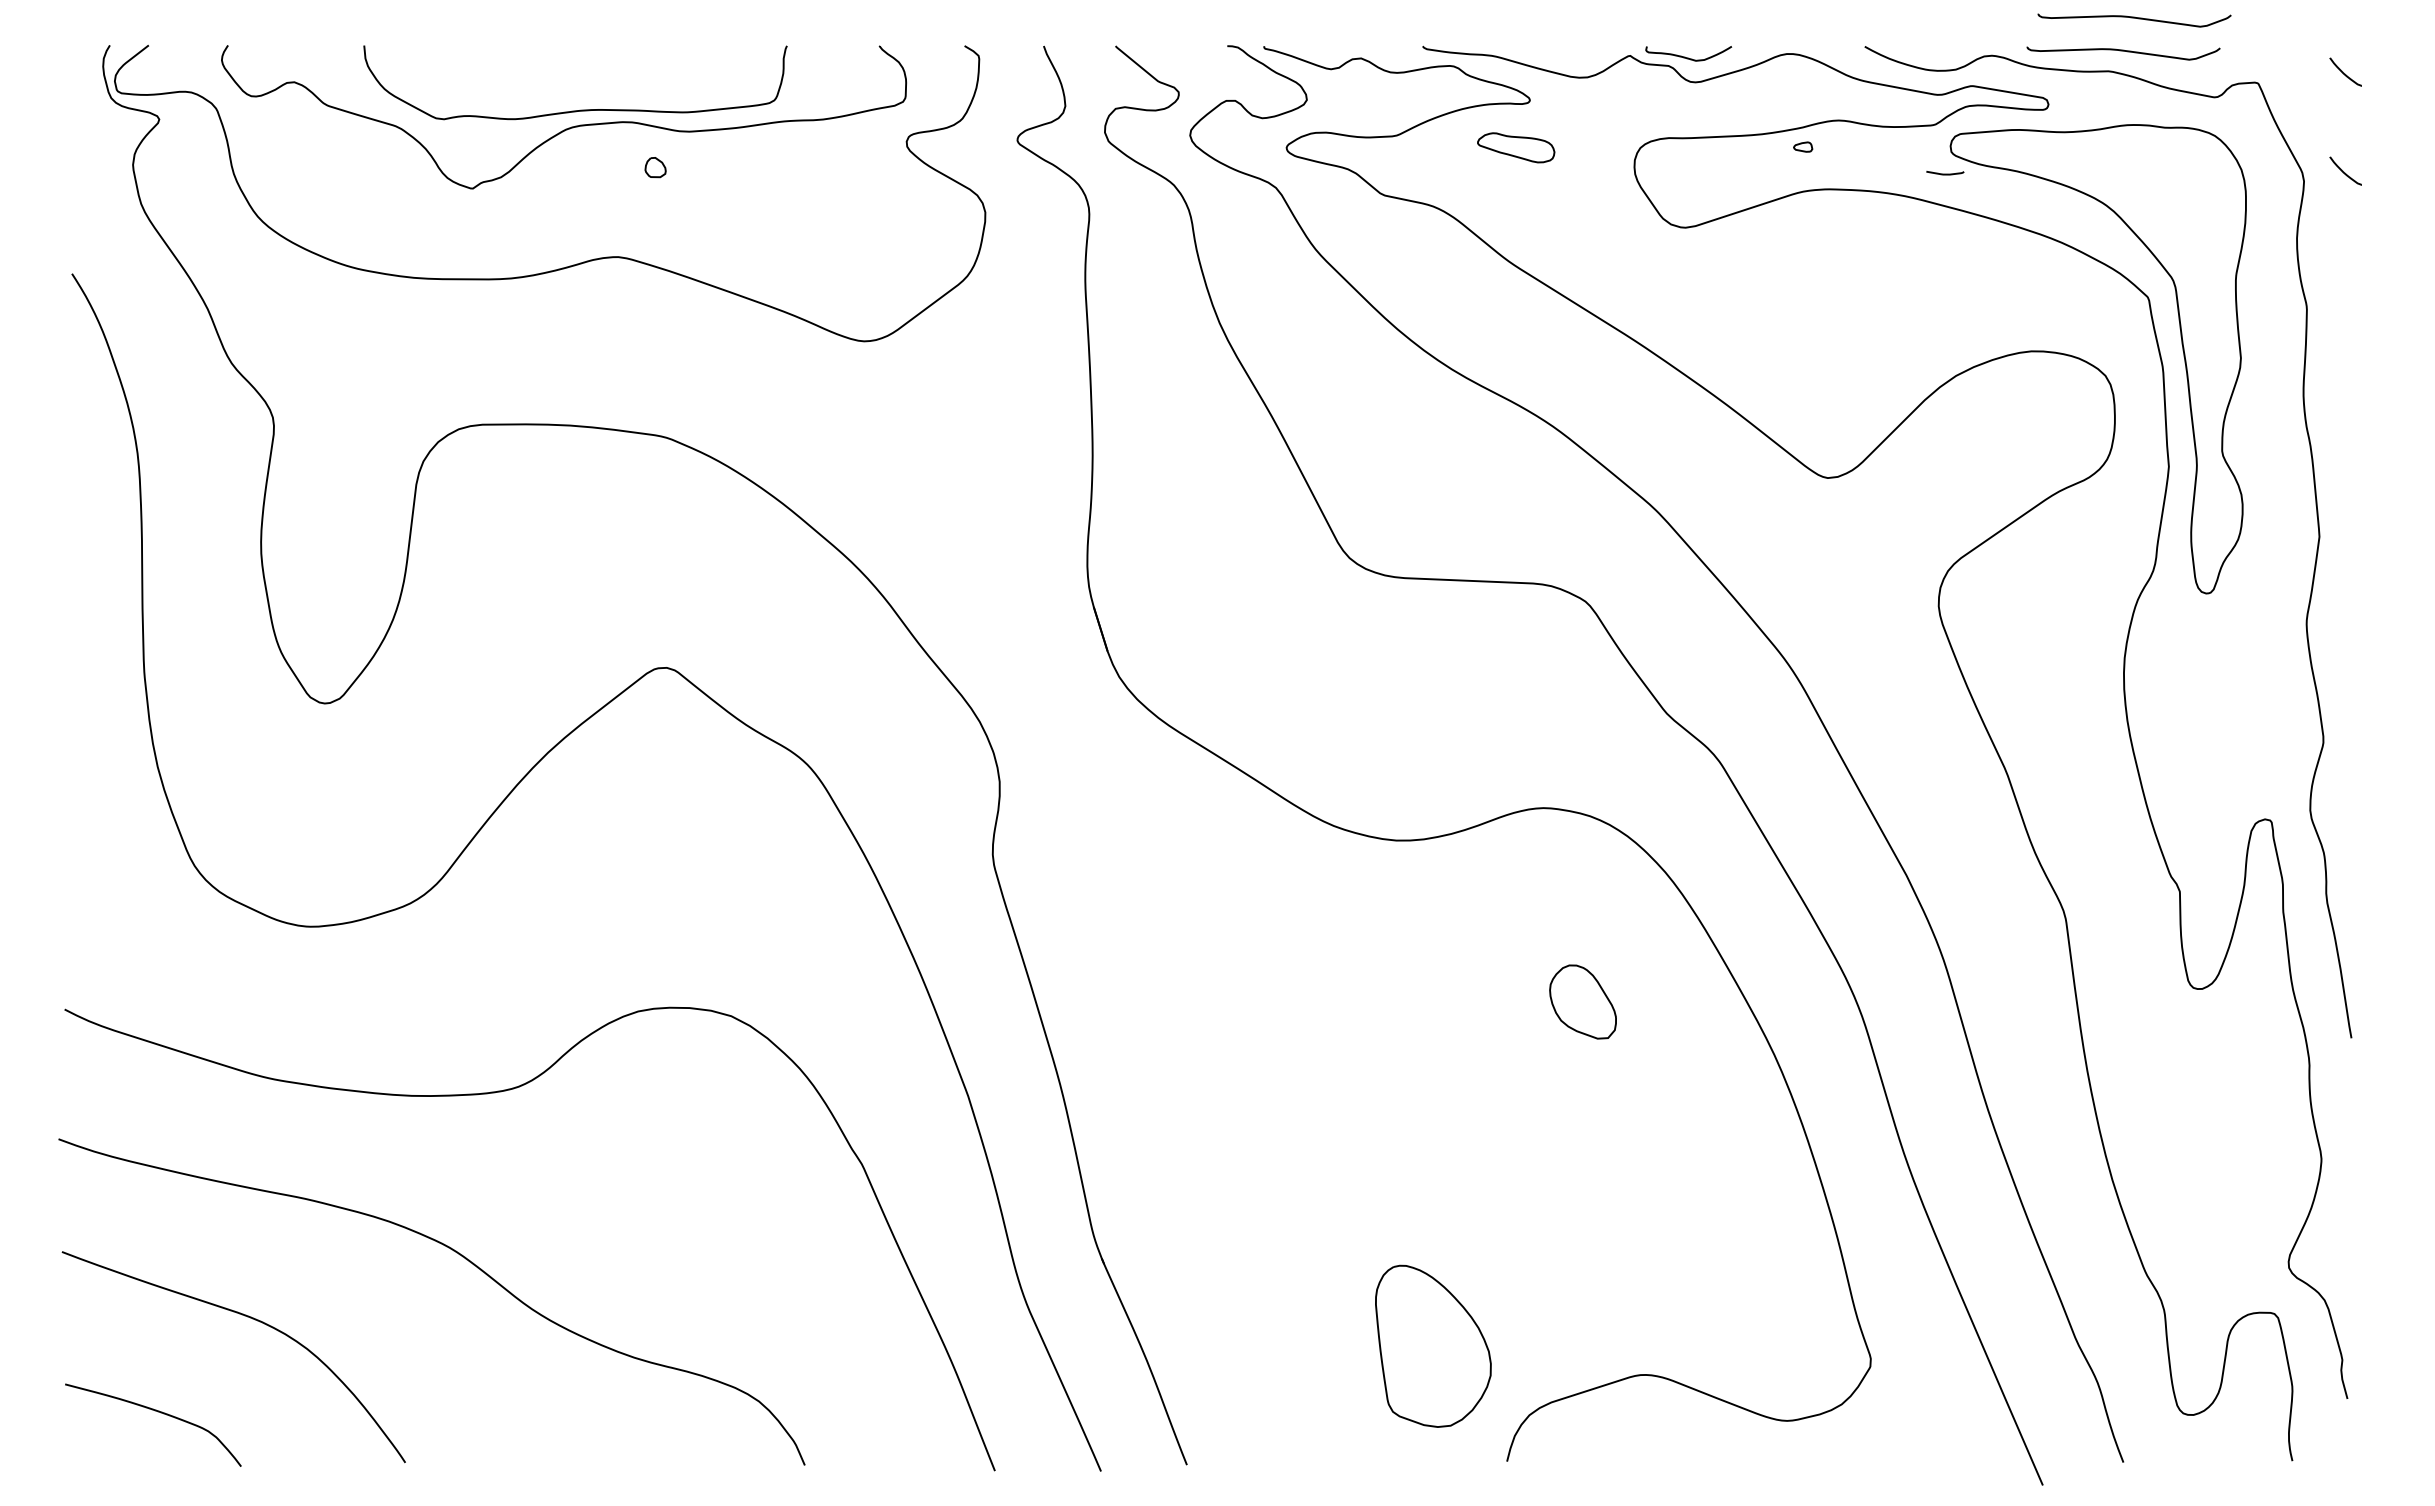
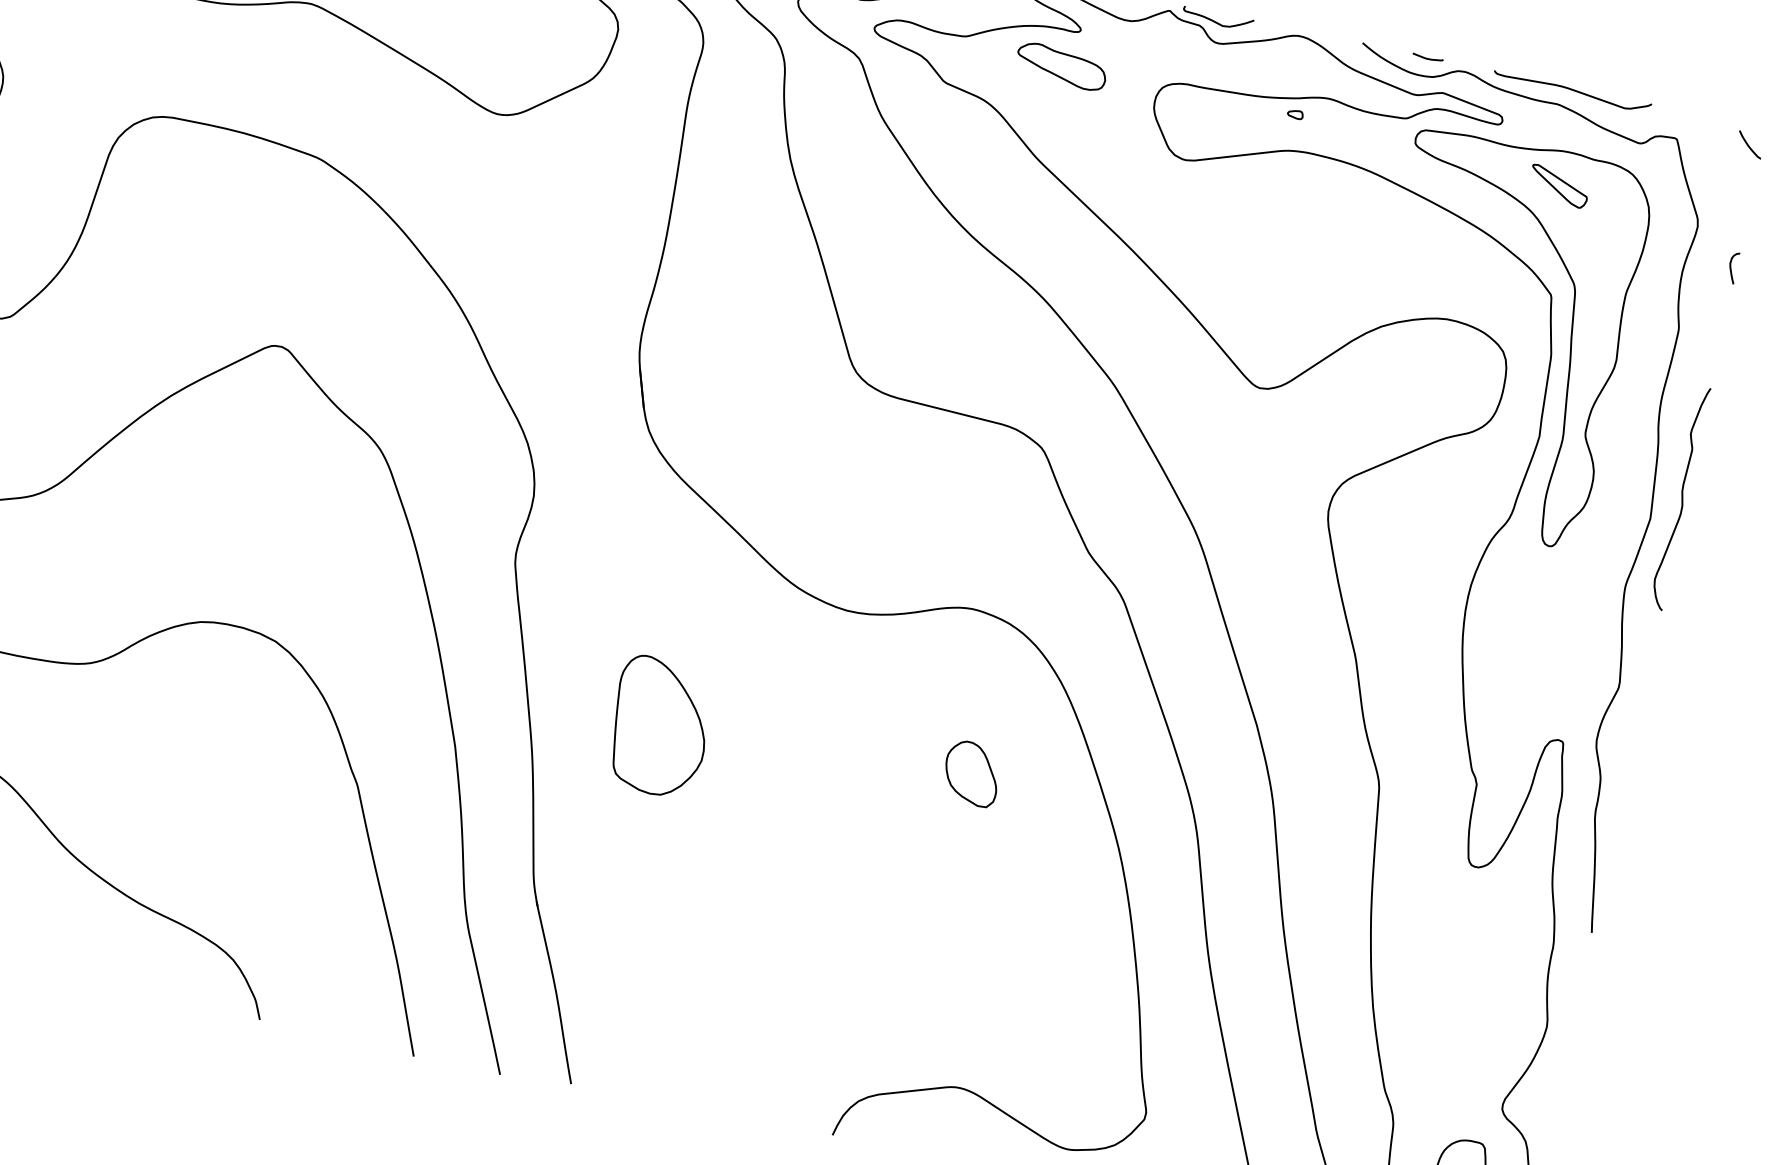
curve: (2134, 18) -> (1587, 65), removed
part: (1515, 147) -> (1061, 66), size x1.43
part: (2130, 167) -> (1558, 186), added
curve: (2345, 172) -> (1732, 226), removed
curve: (1945, 173) -> (1428, 58), moved
curve: (2353, 220) -> (1731, 267), added
curve: (2351, 505) -> (1681, 498), added
part: (1433, 1345) -> (660, 726), moved

